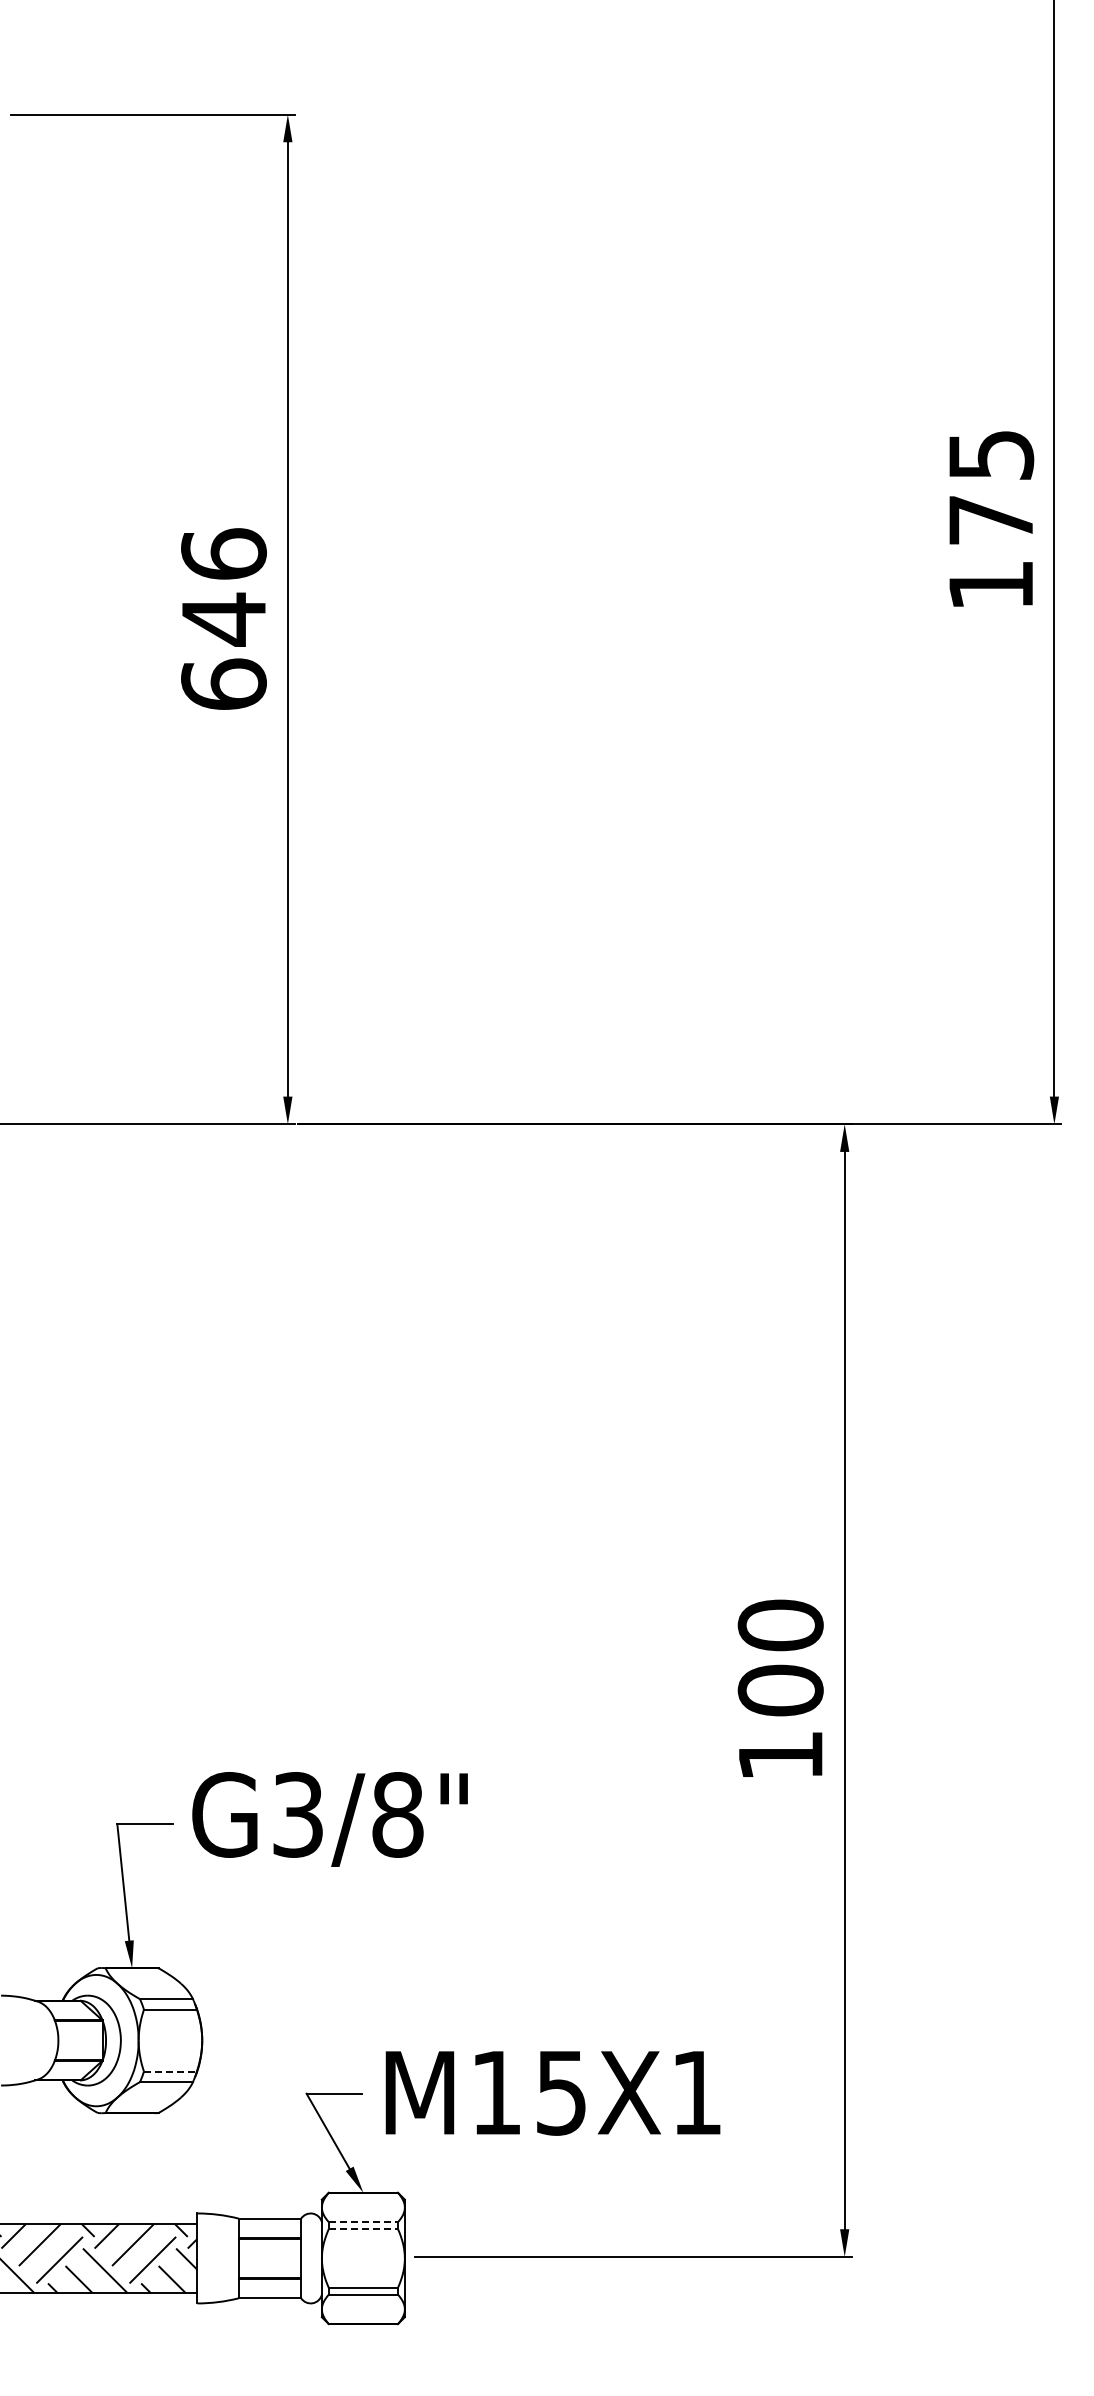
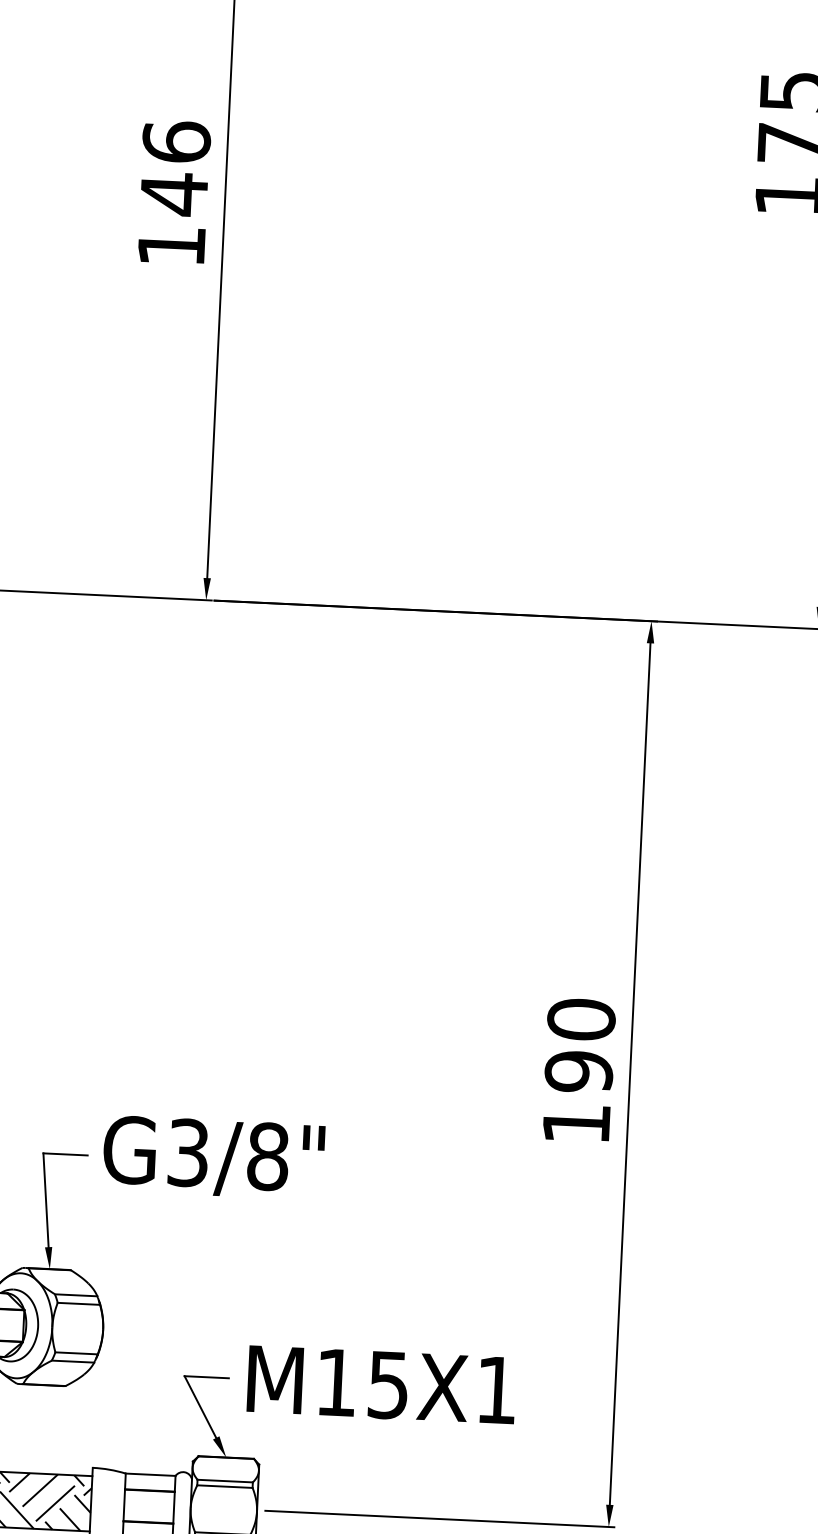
text: (223, 683) -> (171, 245), 646 -> 146
text: (780, 1690) -> (578, 1071), 100 -> 190
line: (170, 2071) -> (76, 1353), dashed -> solid
line: (363, 2222) -> (225, 1481), dashed -> solid
line: (363, 2229) -> (225, 1486), dashed -> solid

